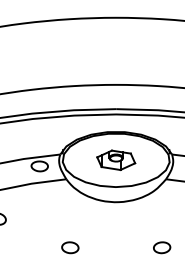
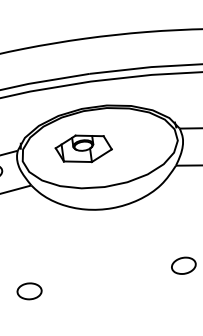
part: (116, 159) -> (84, 147), moved
part: (70, 247) -> (29, 290), moved

